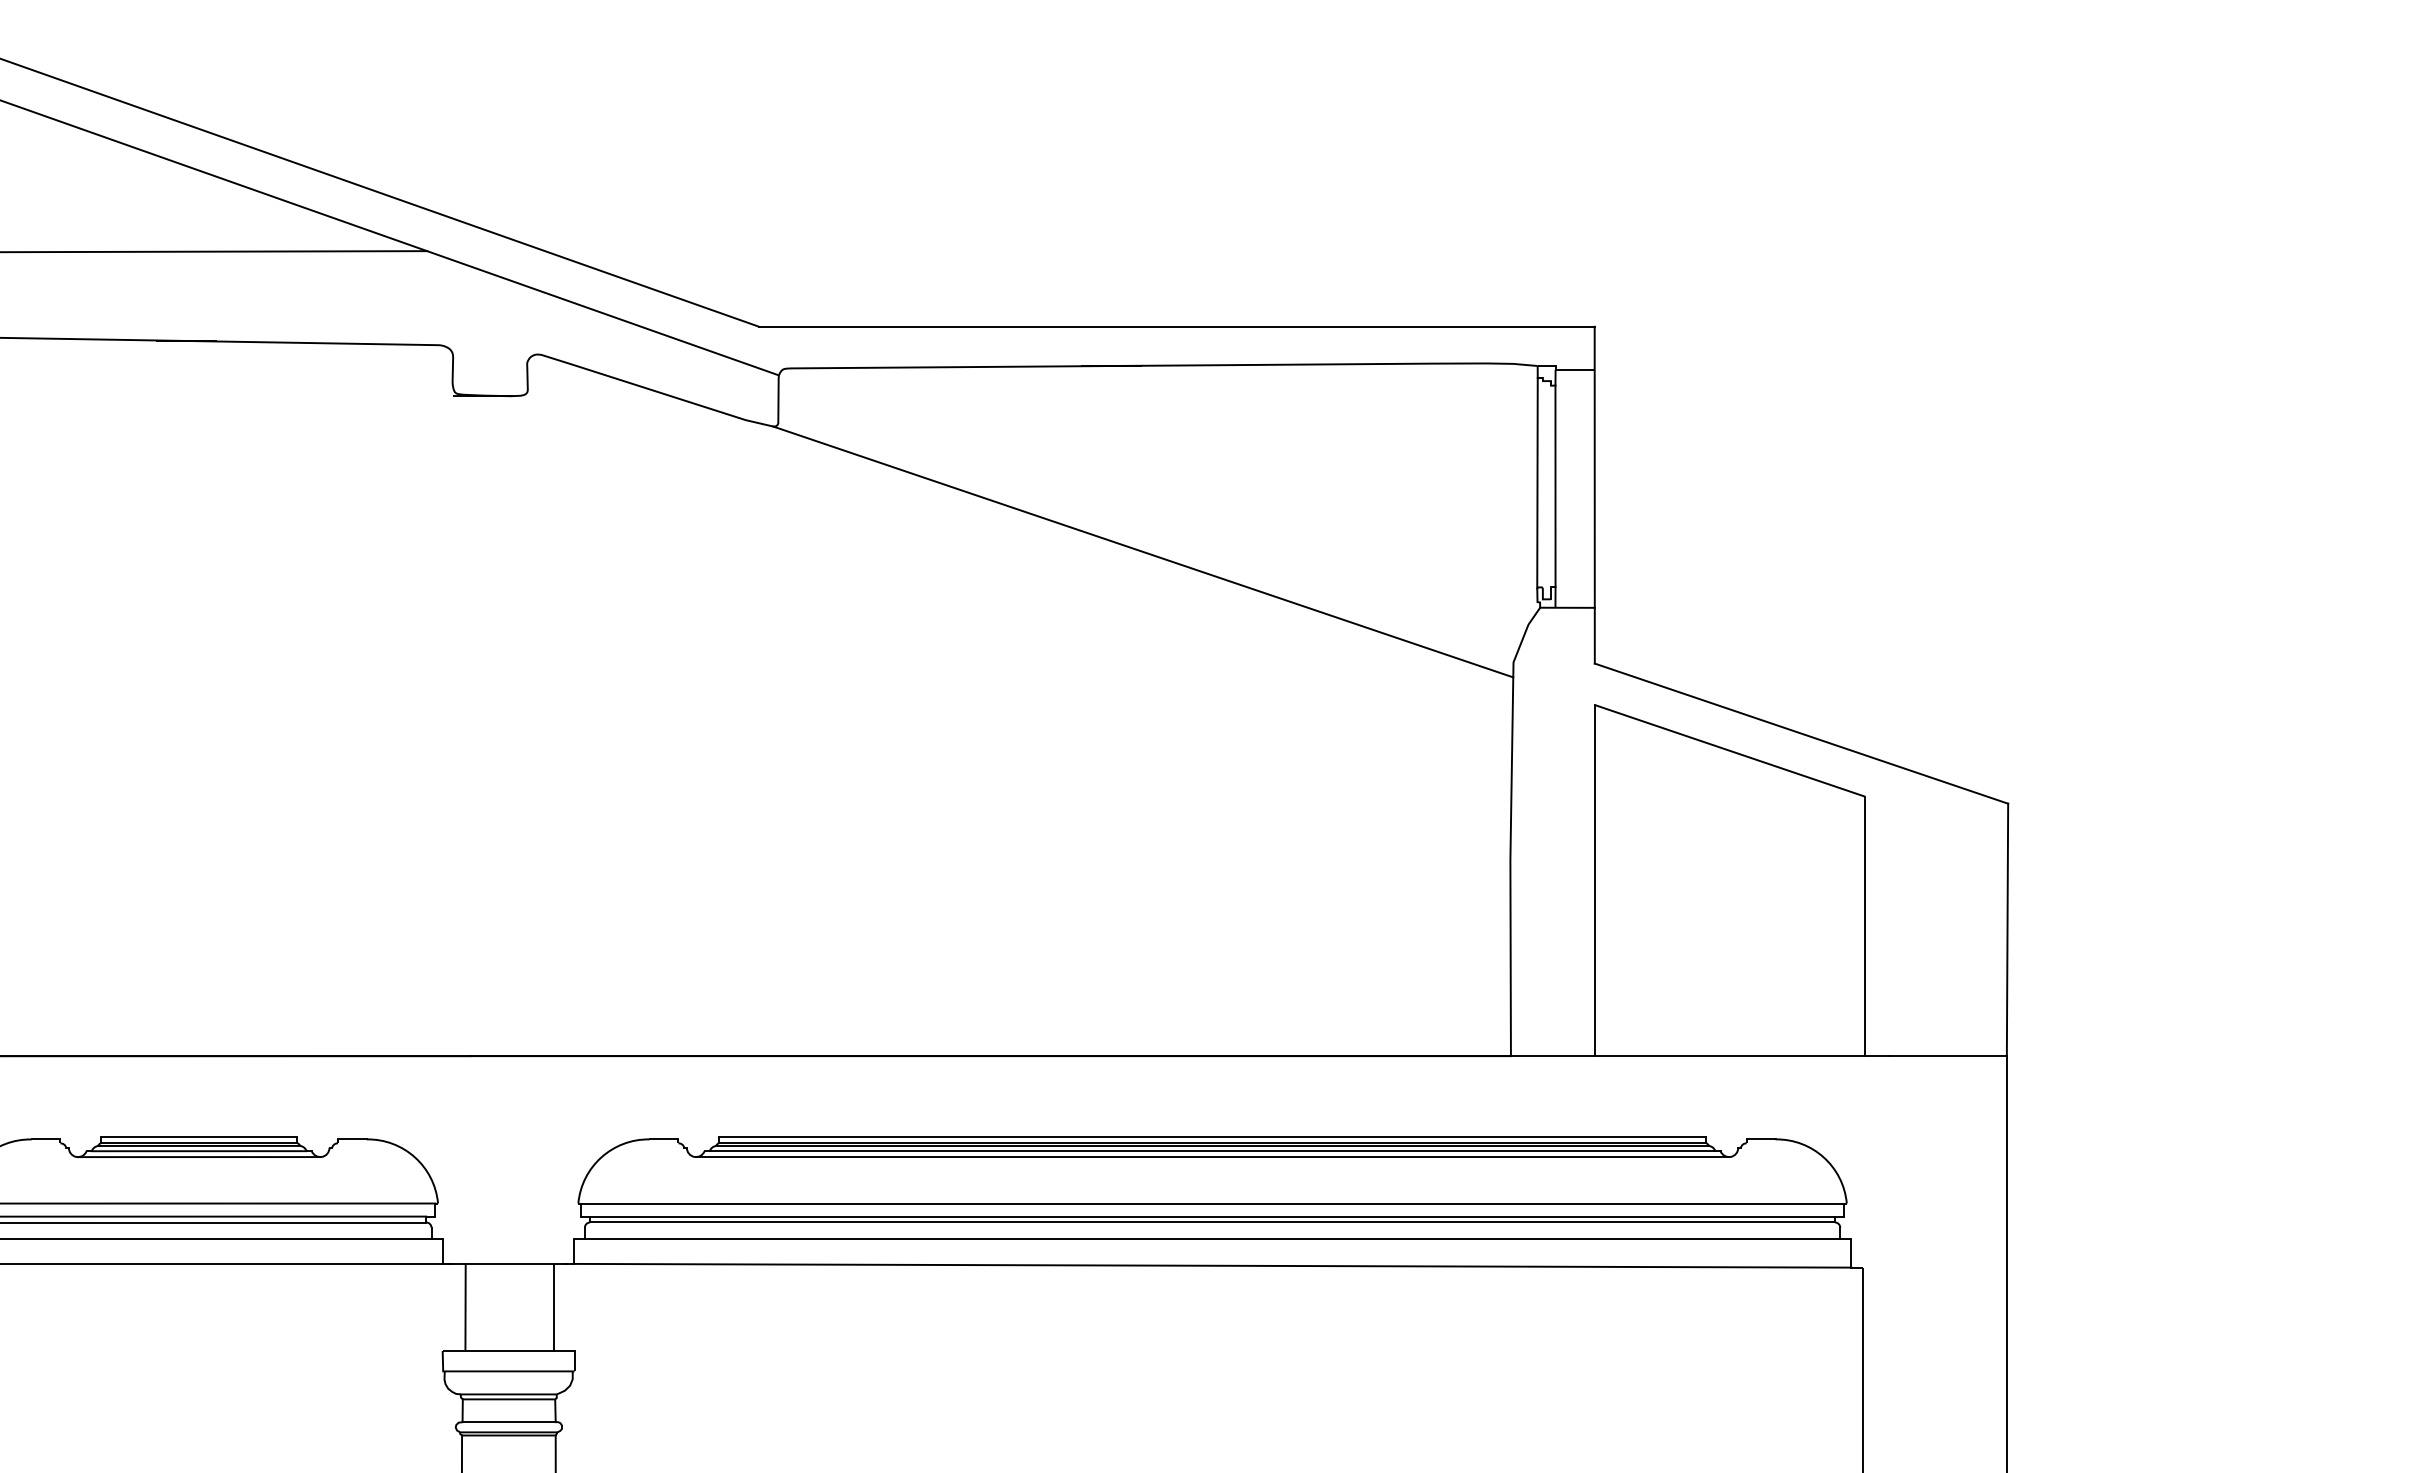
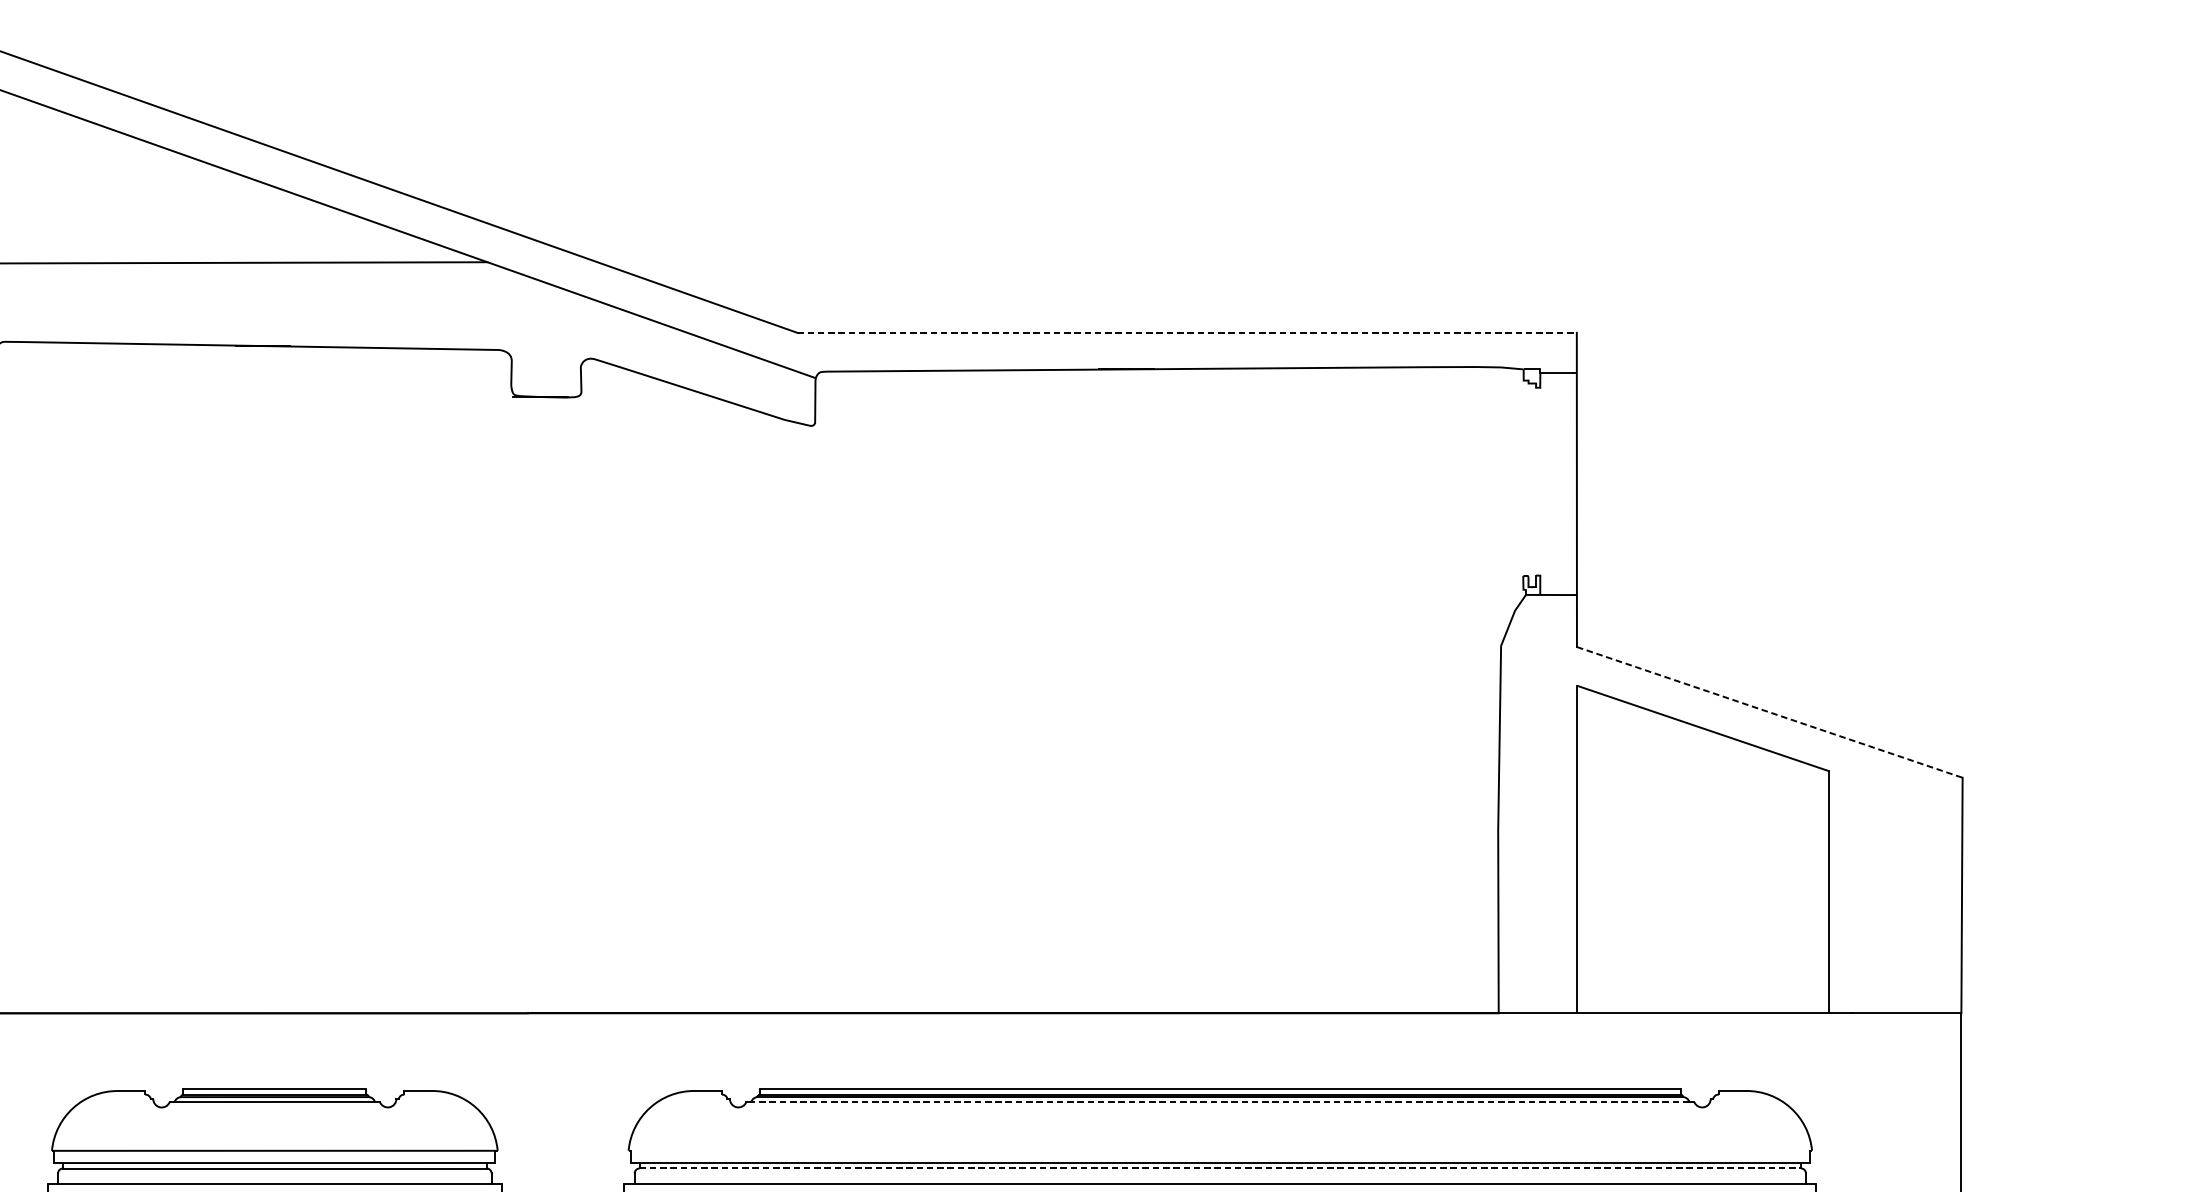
line: (1176, 326) -> (1186, 332), solid -> dashed
line: (1537, 483) -> (1523, 479), removed
line: (1555, 486) -> (1540, 481), removed
line: (1143, 551) -> (1155, 542), removed
line: (1801, 733) -> (1769, 712), solid -> dashed
line: (1212, 1151) -> (1220, 1102), solid -> dashed
line: (199, 1157) -> (275, 1107), removed
line: (1212, 1157) -> (1220, 1107), removed
line: (1212, 1203) -> (1220, 1150), removed
line: (1213, 1222) -> (1221, 1168), solid -> dashed

